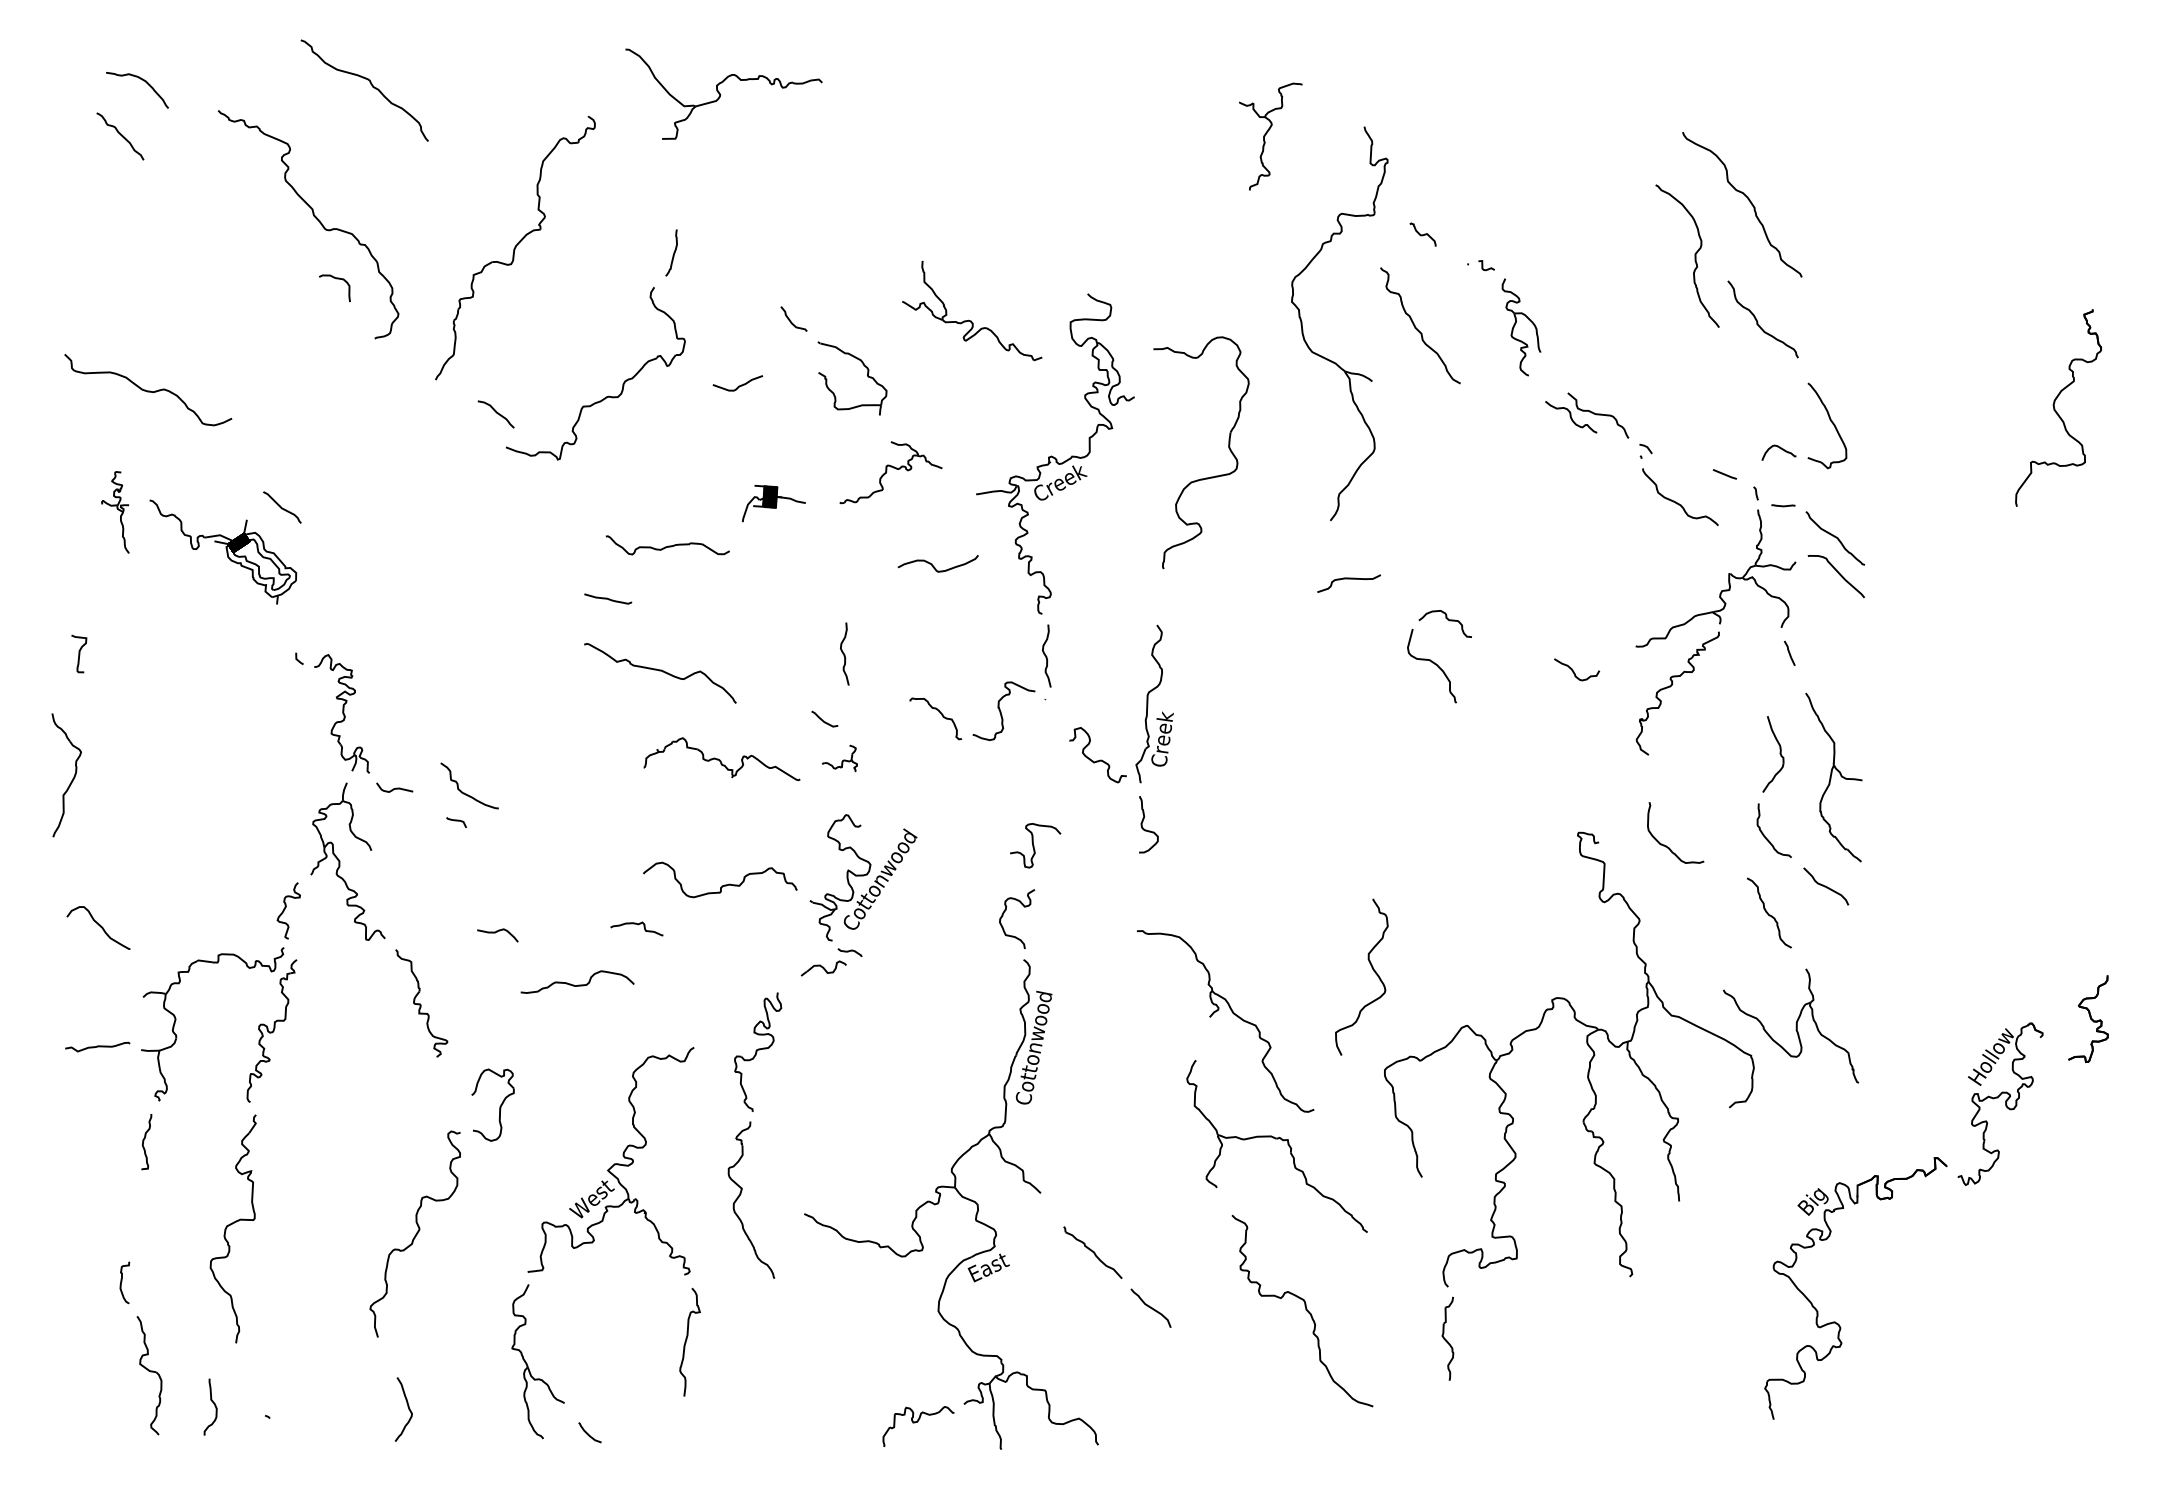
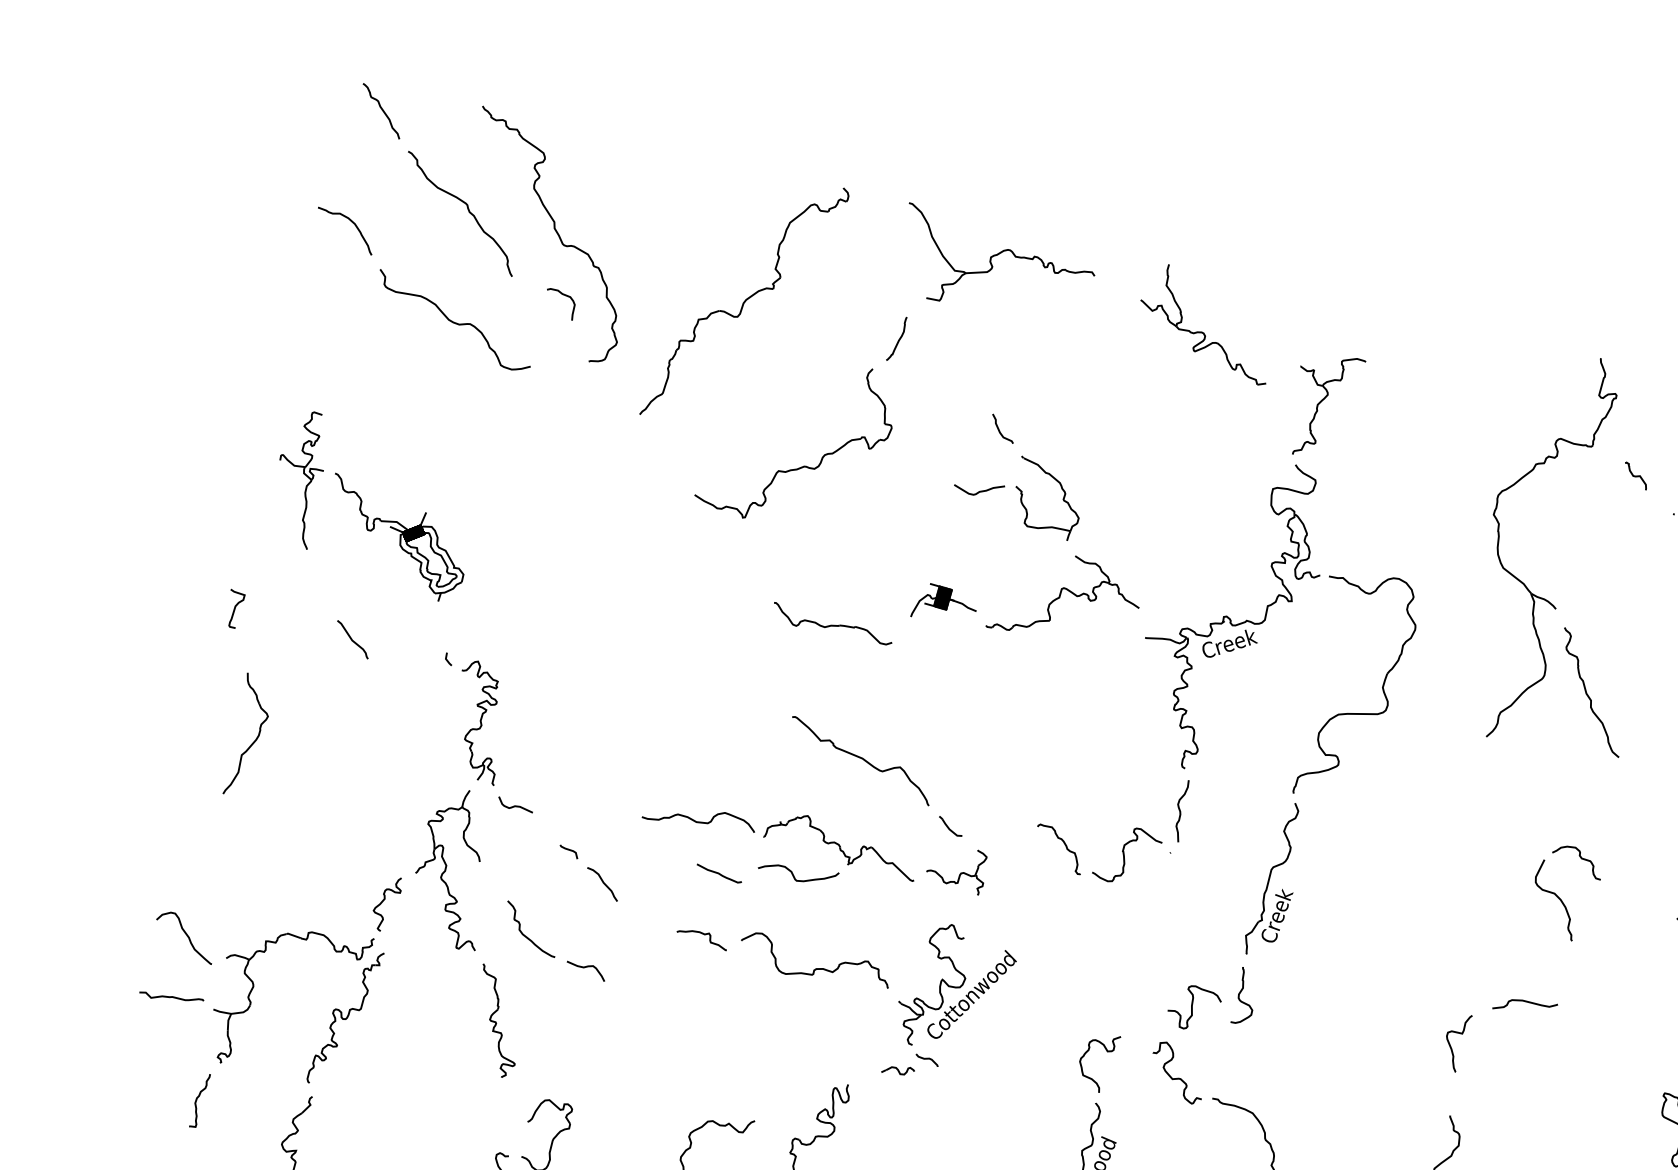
curve: (143, 81) -> (352, 223), moved
curve: (370, 84) -> (467, 209), moved
part: (723, 93) -> (995, 266), moved
part: (1270, 136) -> (1324, 405), moved
part: (968, 319) -> (1201, 331), moved
curve: (1417, 328) -> (1588, 694), moved
curve: (738, 385) -> (979, 490), moved
curve: (148, 390) -> (454, 321), moved
curve: (496, 413) -> (603, 883), moved
part: (890, 472) -> (1065, 598), size x1.43
part: (1205, 477) -> (1353, 712), moved
curve: (282, 507) -> (353, 639), moved
part: (115, 512) -> (299, 478), size x1.67
curve: (934, 566) -> (794, 874), moved
curve: (1348, 579) -> (1525, 1002), moved
curve: (608, 598) -> (719, 873), moved
curve: (844, 653) -> (983, 766), removed
curve: (660, 671) -> (861, 759), moved
part: (839, 758) -> (956, 868), size x1.67
curve: (1099, 759) -> (1178, 1077), moved
part: (72, 778) -> (254, 740), moved
curve: (466, 793) -> (526, 935), moved
curve: (1359, 829) -> (1451, 1044), added
curve: (1034, 845) -> (1193, 1007), moved
curve: (638, 925) -> (704, 935), moved
curve: (99, 926) -> (186, 935), moved
part: (823, 968) -> (897, 1070), size x0.71
curve: (578, 984) -> (700, 821), moved

